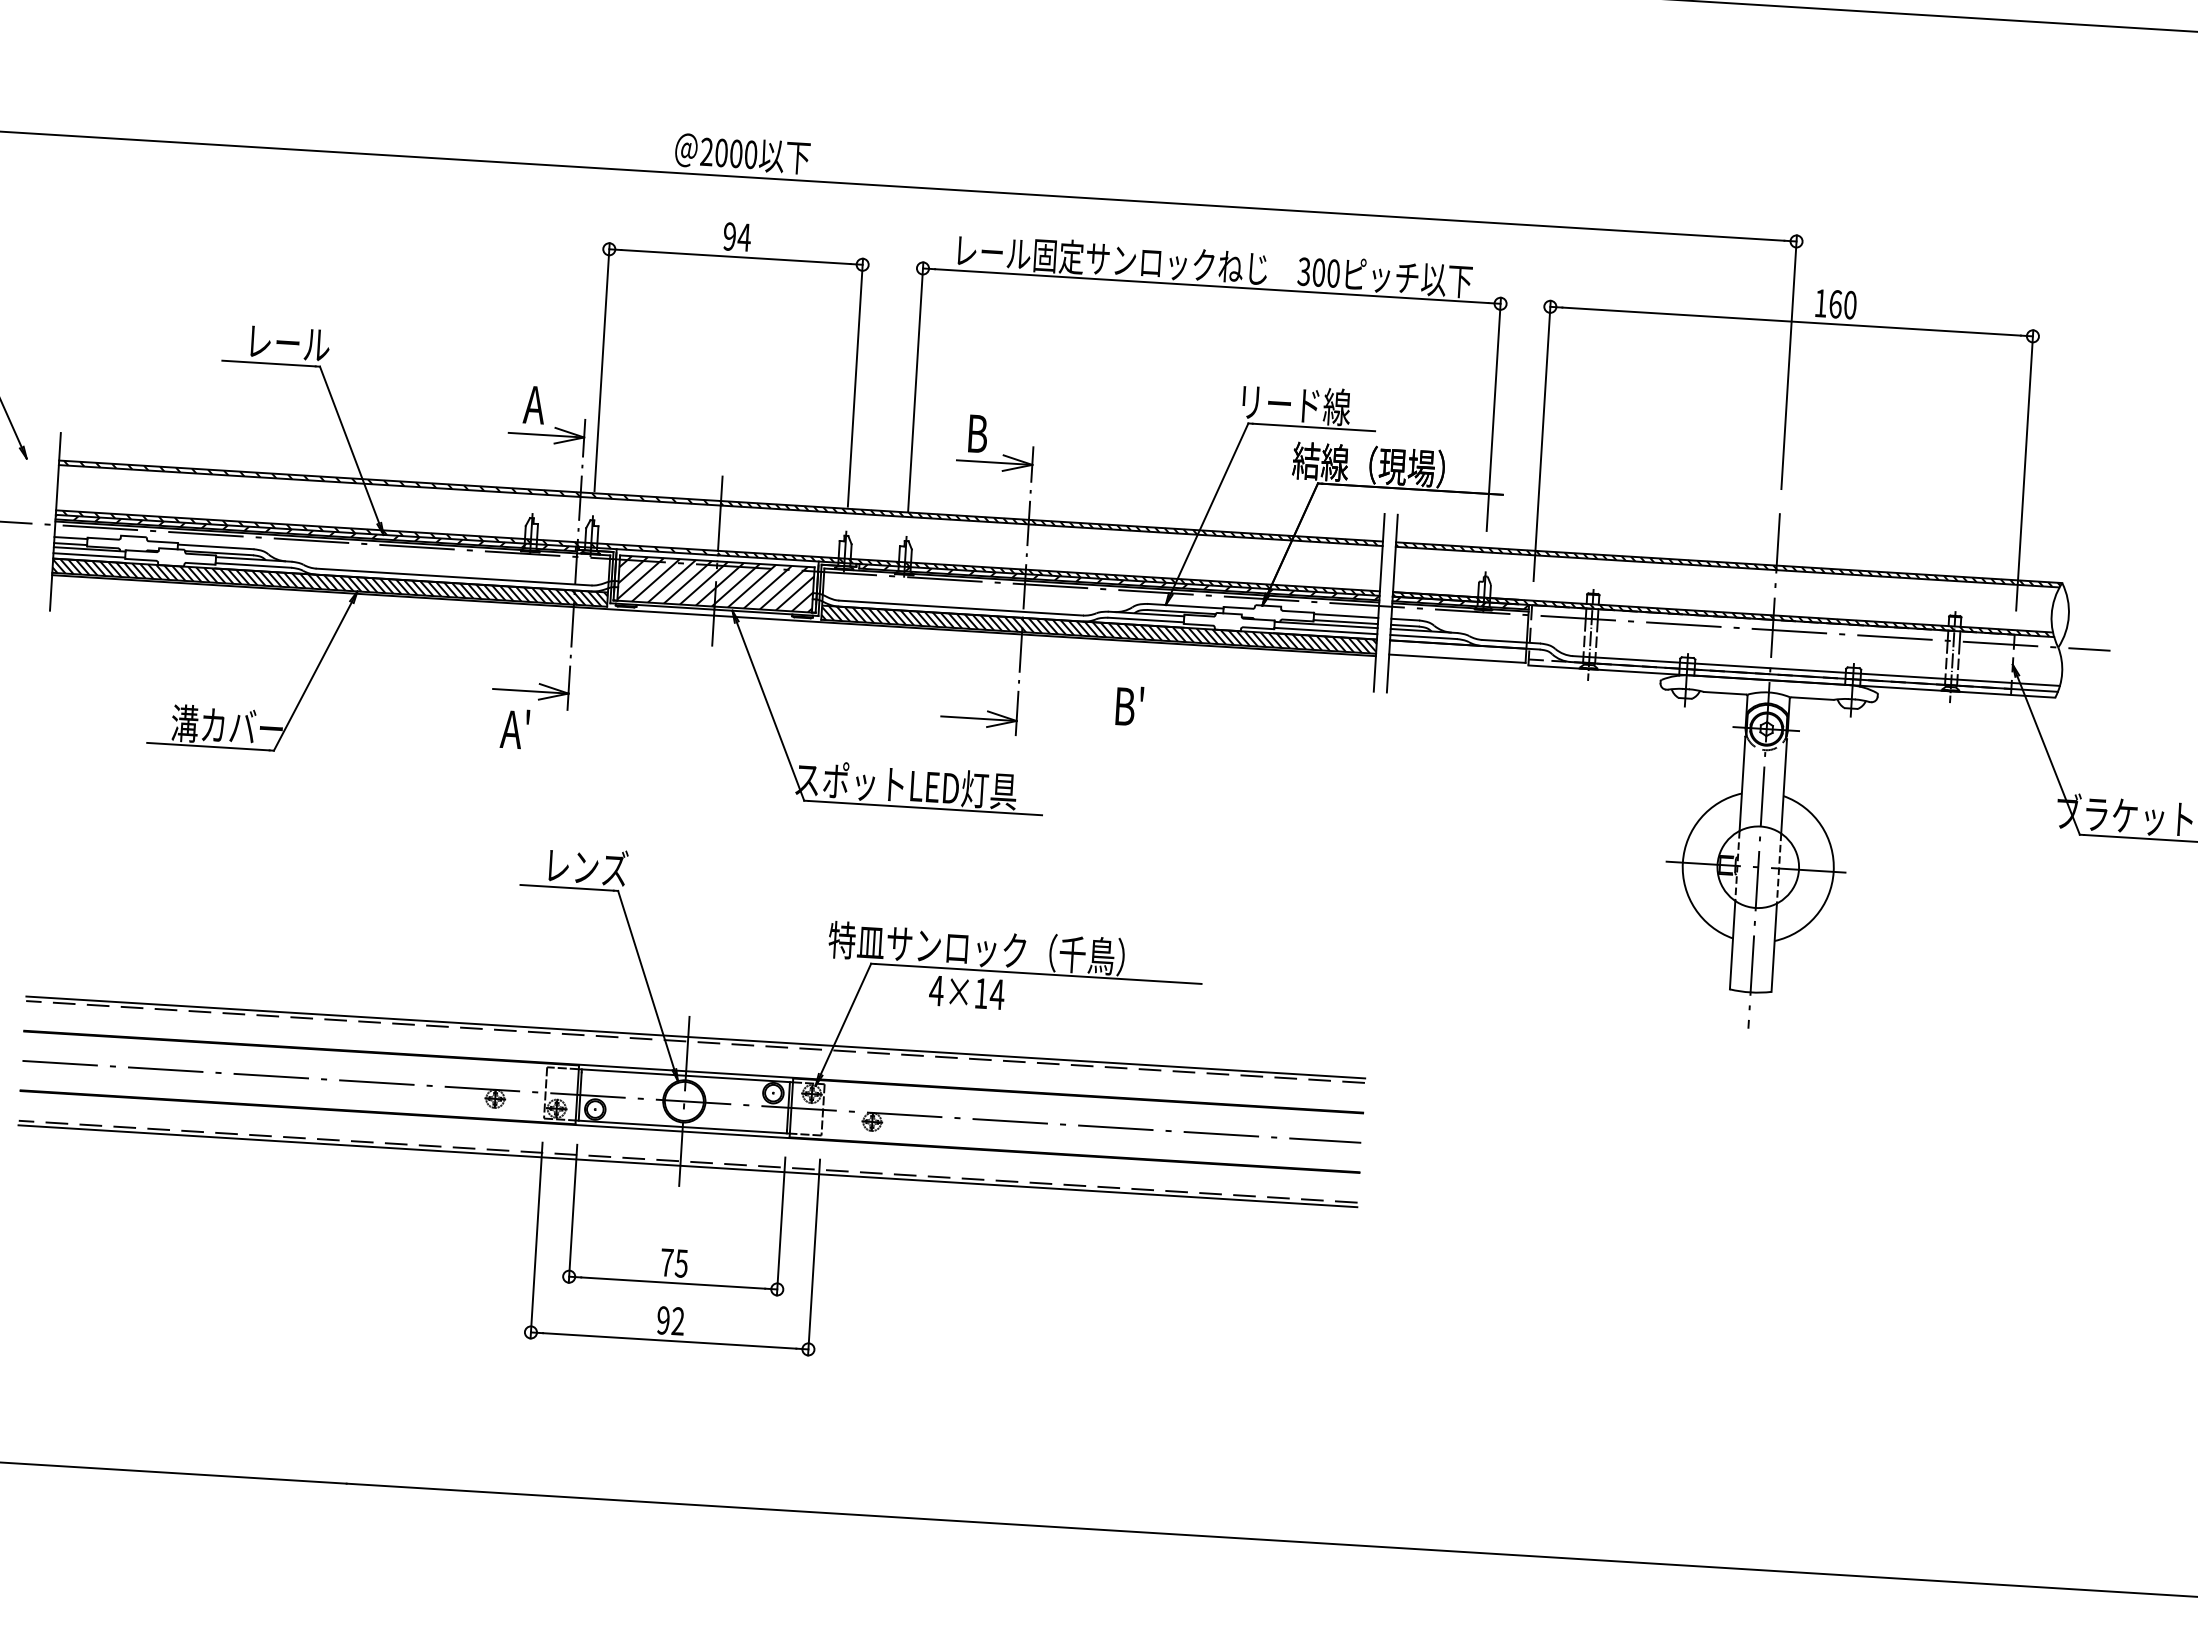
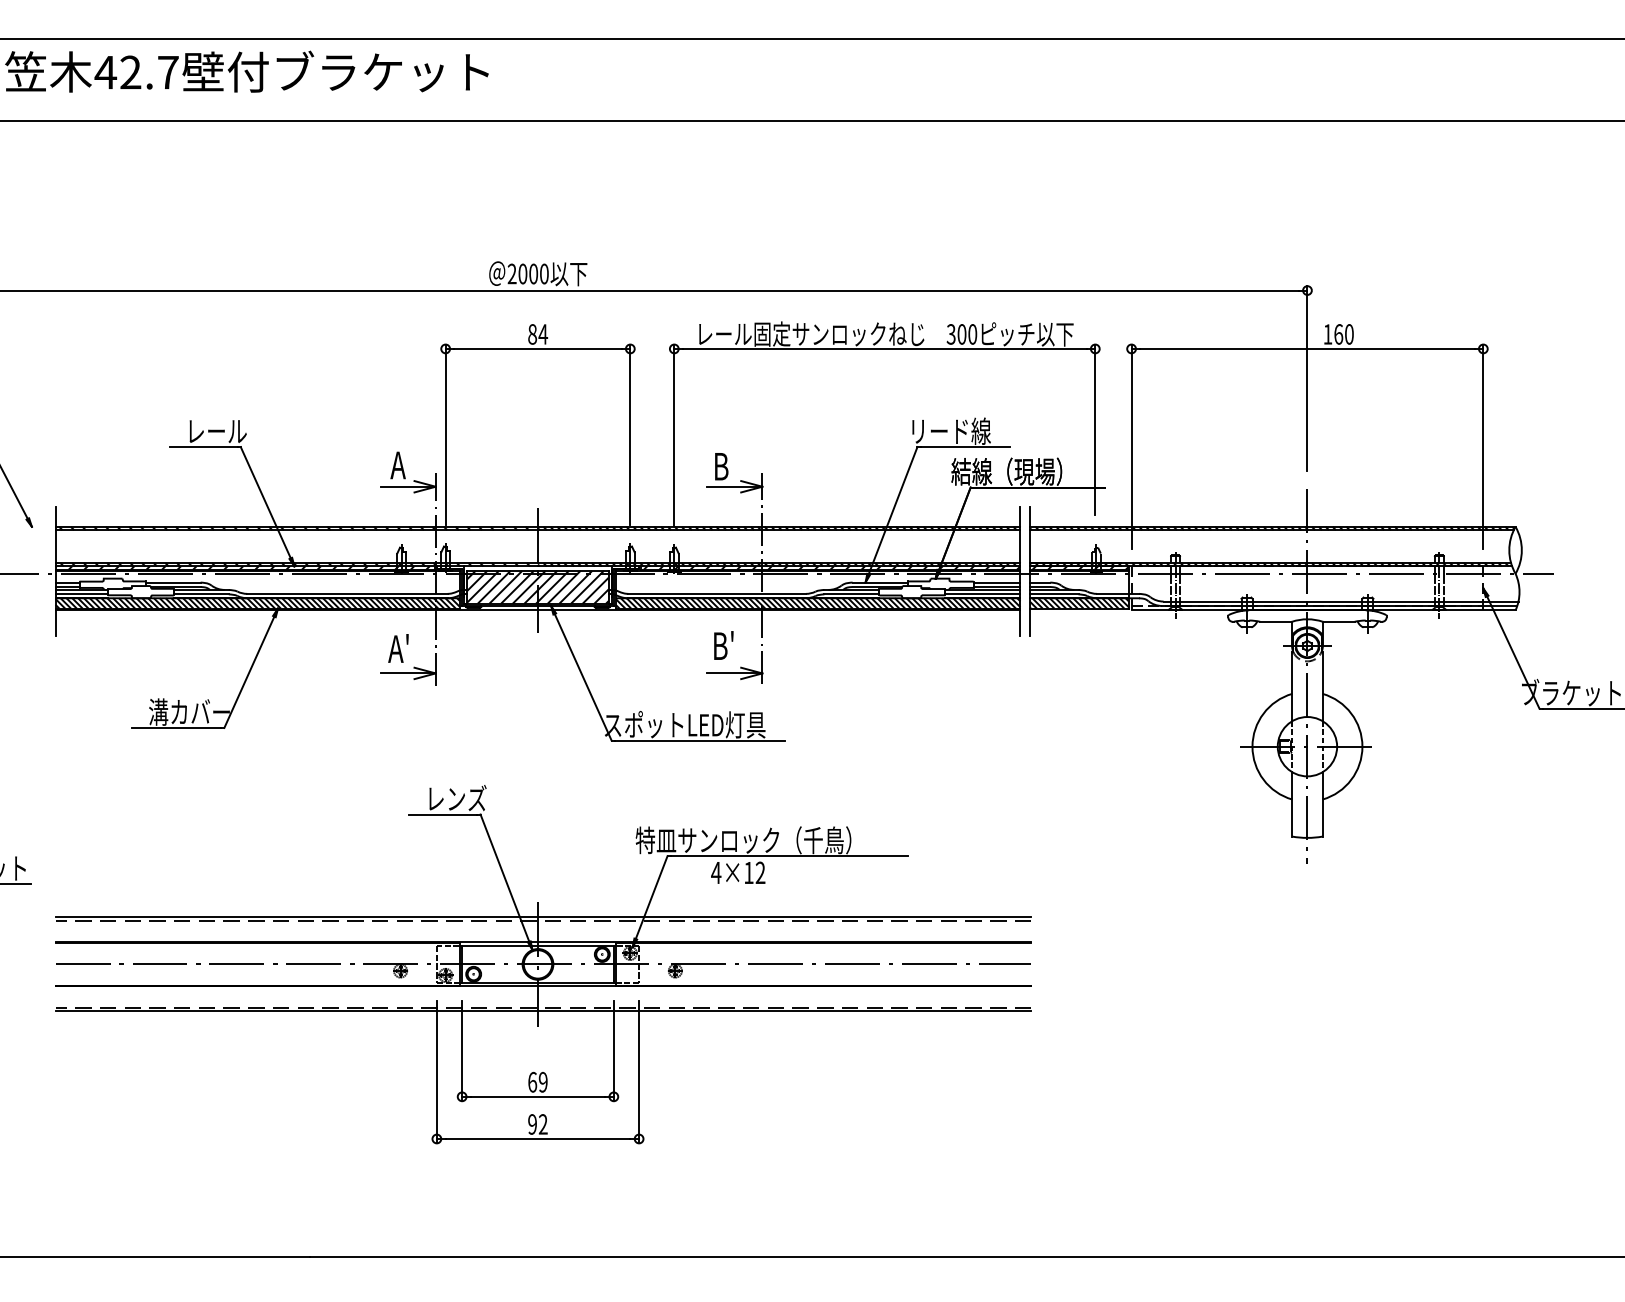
text: (729, 236) -> (532, 334), 94 -> 84
hatch: (1457, 651) -> (1079, 603), added
text: (1129, 705) -> (723, 645), moved
text: (515, 728) -> (398, 648), moved
text: (997, 993) -> (760, 872), 4×14 -> 4×12
text: (673, 1261) -> (537, 1081), 75 -> 69

